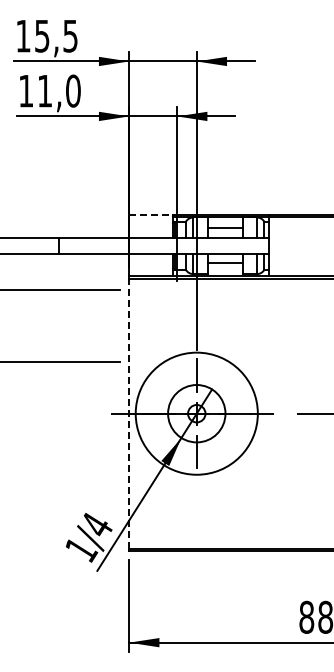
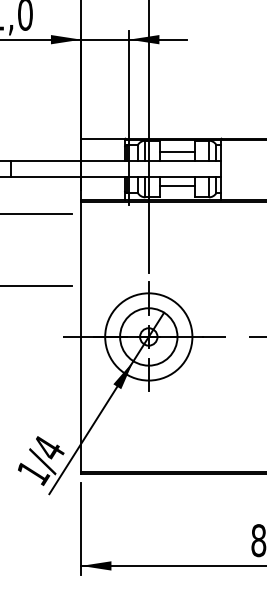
line: (150, 215) -> (102, 138), dashed -> solid
line: (129, 413) -> (81, 336), dashed -> solid
circle: (196, 413) -> (148, 336), size x0.71

